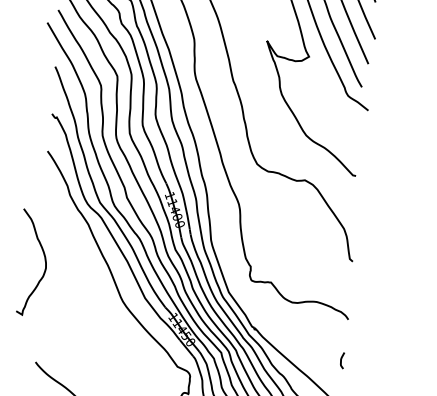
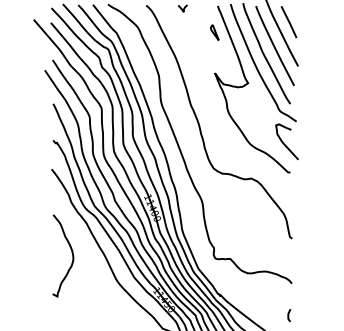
curve: (350, 137) -> (284, 143), added
curve: (44, 260) -> (71, 253), moved

